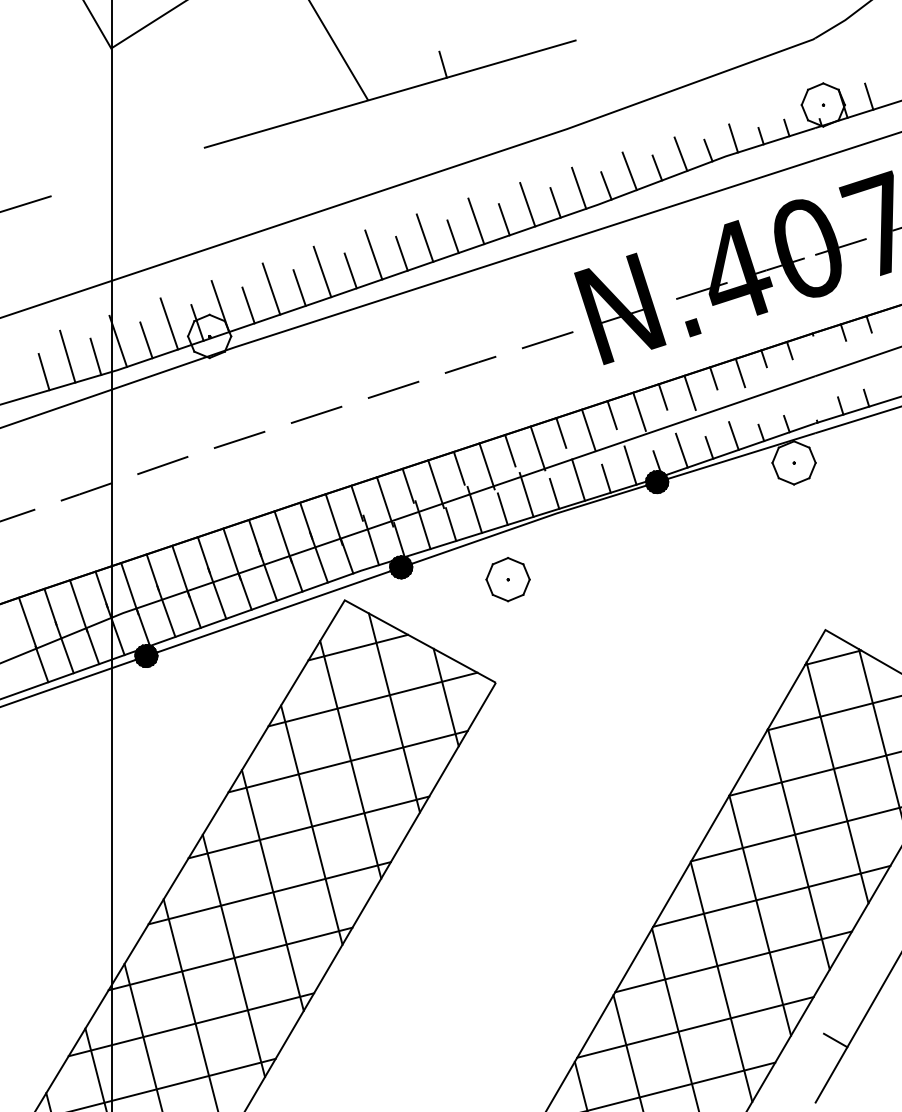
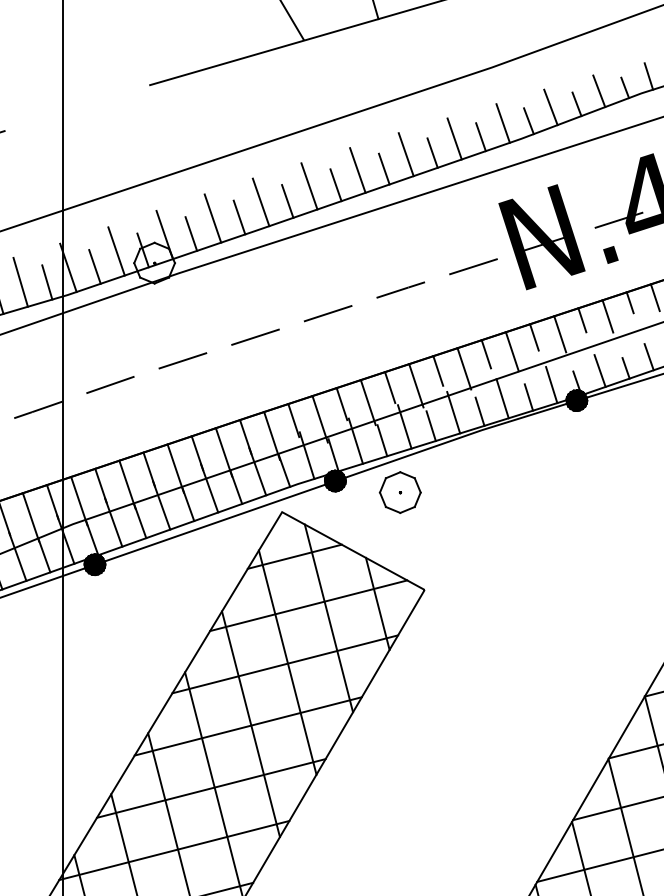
part: (507, 579) -> (399, 492), moved

